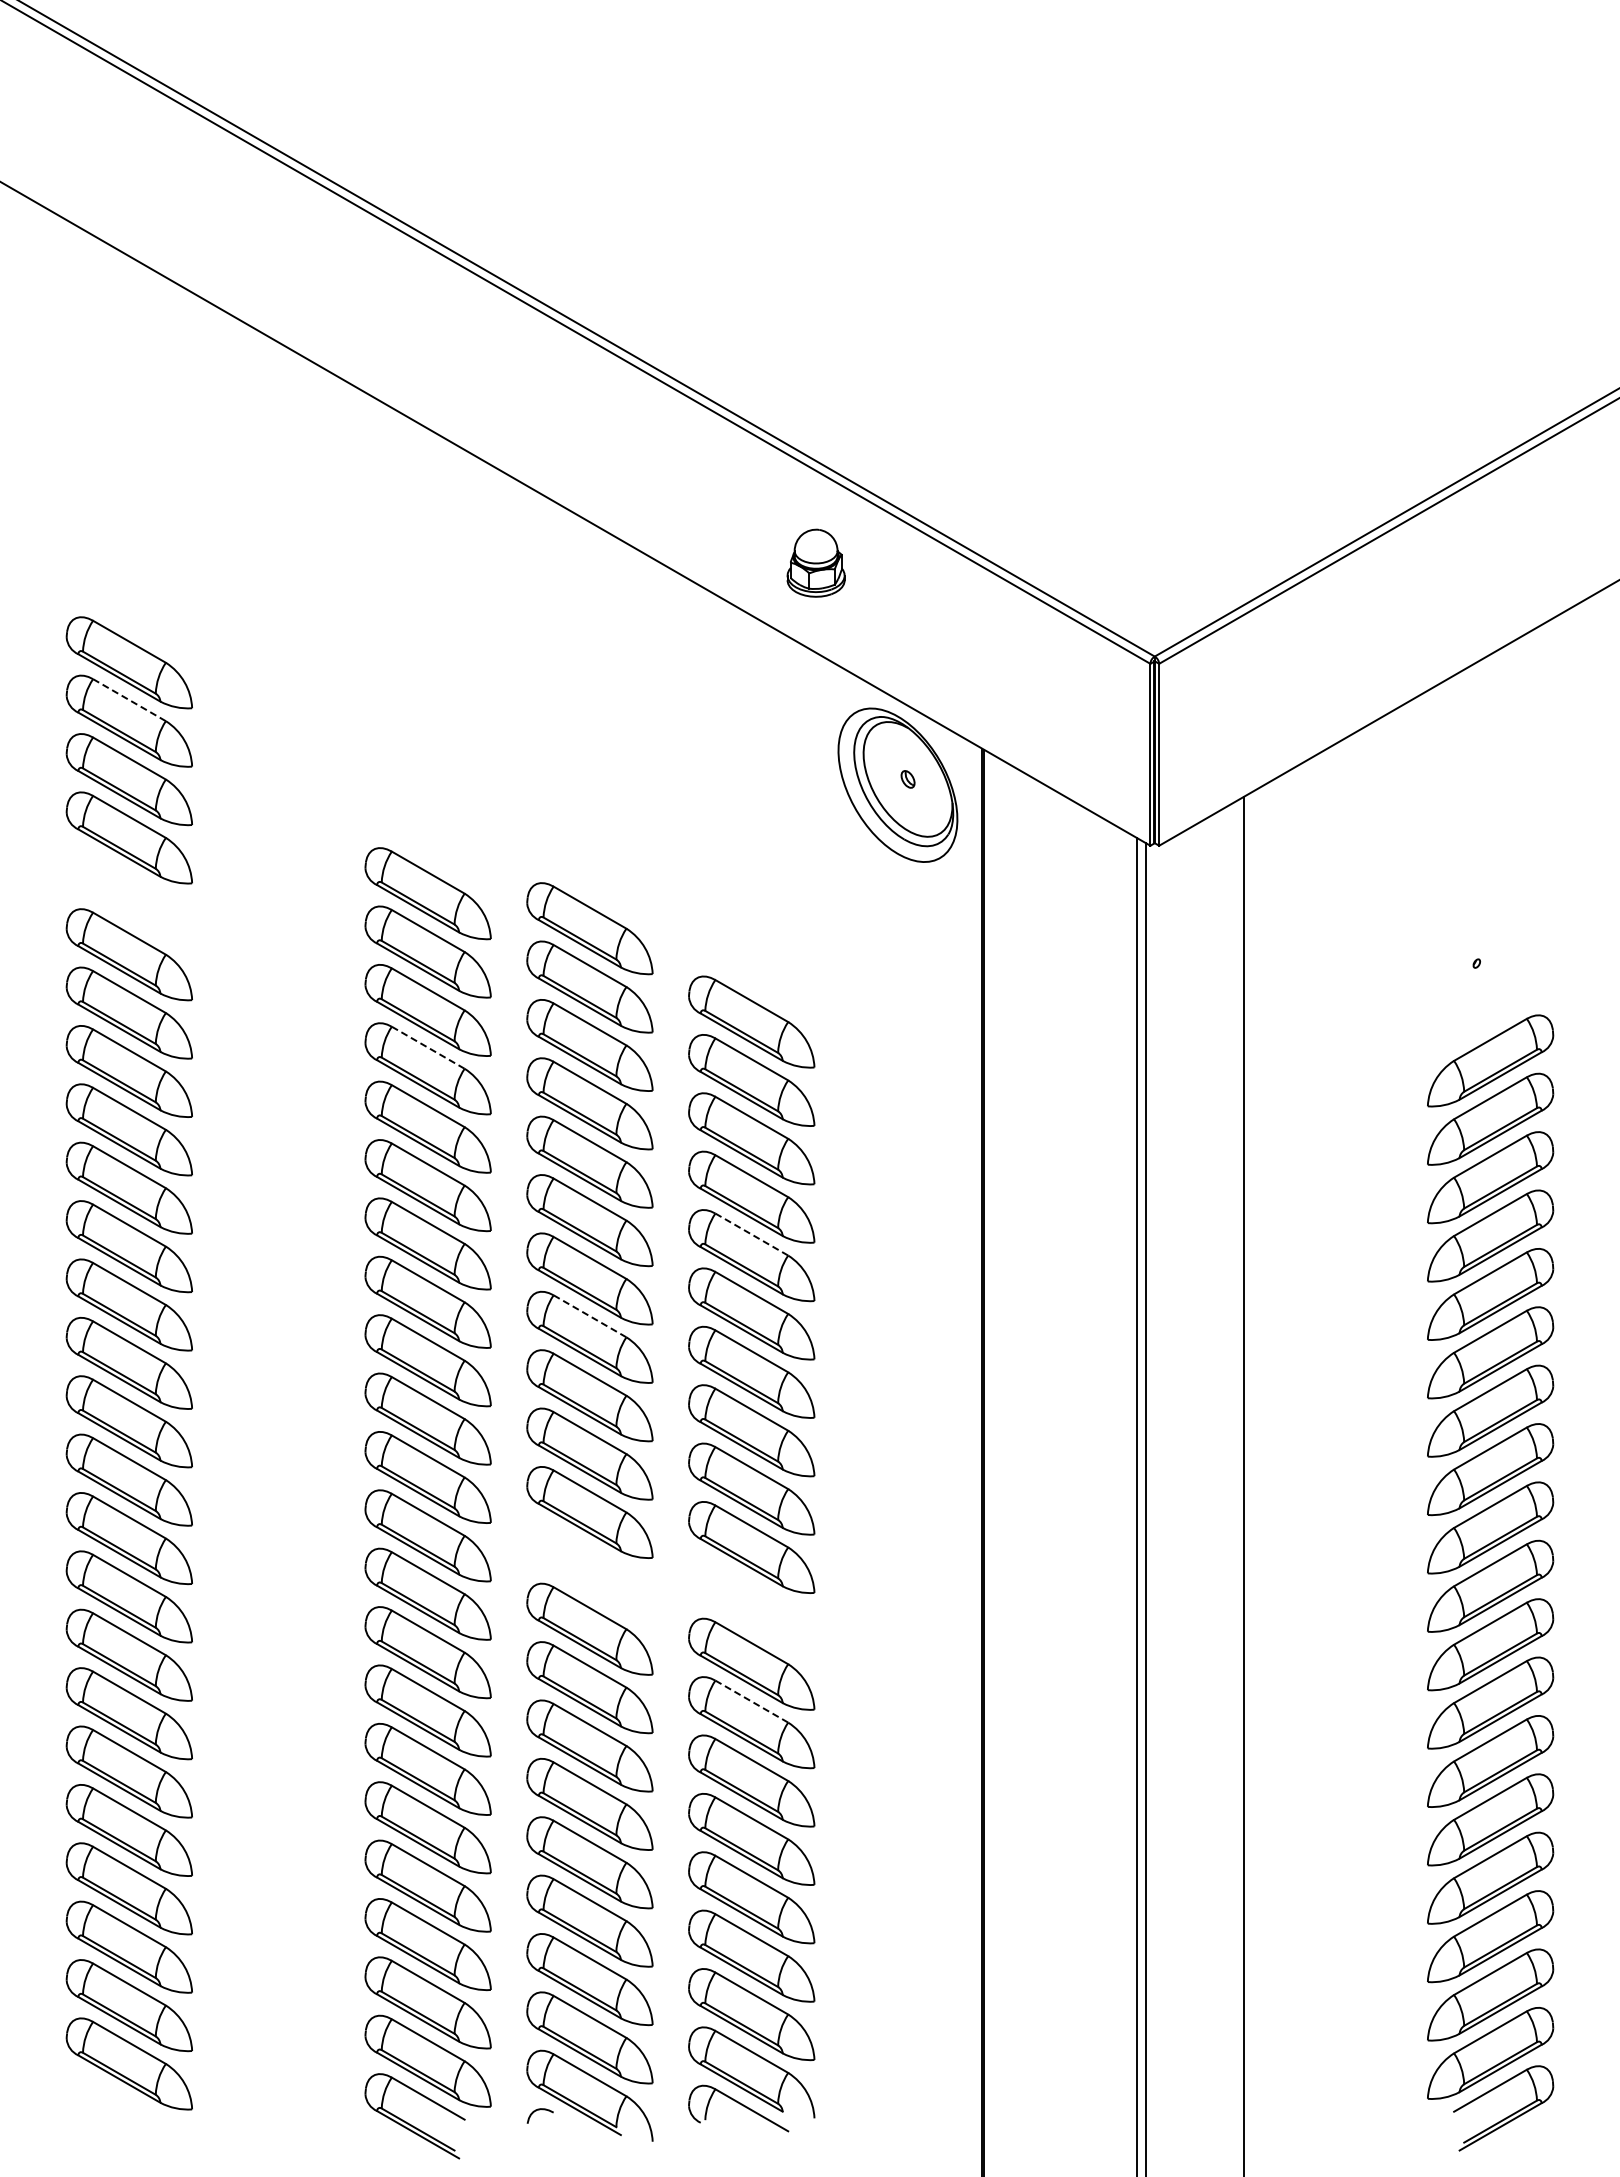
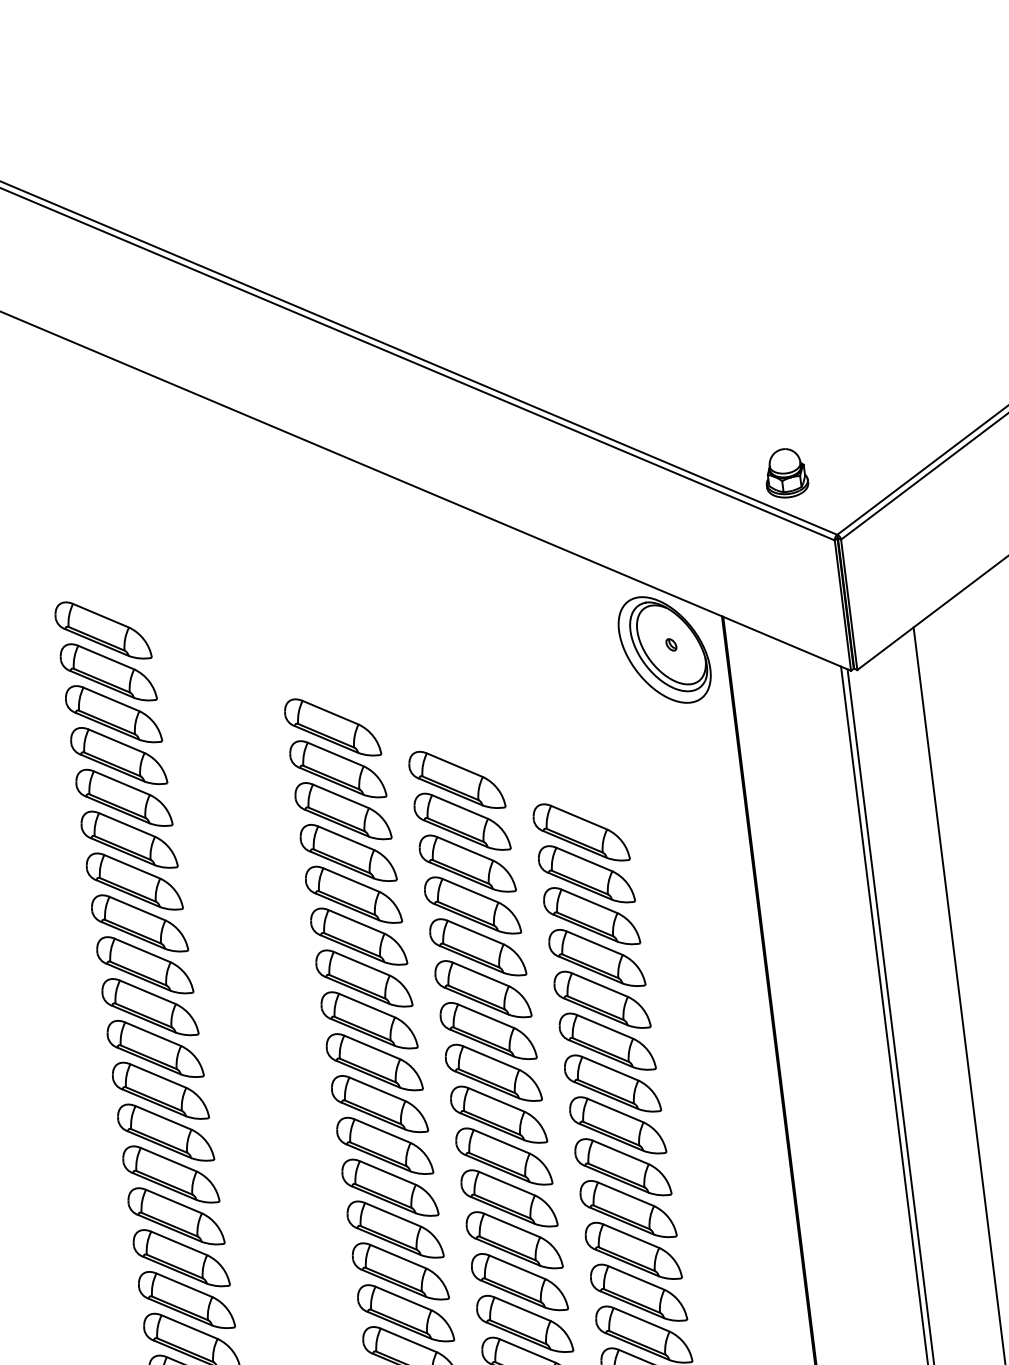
part: (815, 562) -> (785, 472), moved
line: (129, 700) -> (106, 657), dashed -> solid
part: (427, 834) -> (331, 727), added
part: (128, 895) -> (123, 797), added
line: (428, 1048) -> (351, 880), dashed -> solid
line: (752, 1234) -> (600, 984), dashed -> solid
line: (590, 1316) -> (491, 1058), dashed -> solid
part: (589, 1570) -> (513, 1240), added
part: (751, 1605) -> (632, 1250), added
line: (752, 1701) -> (642, 1319), dashed -> solid

